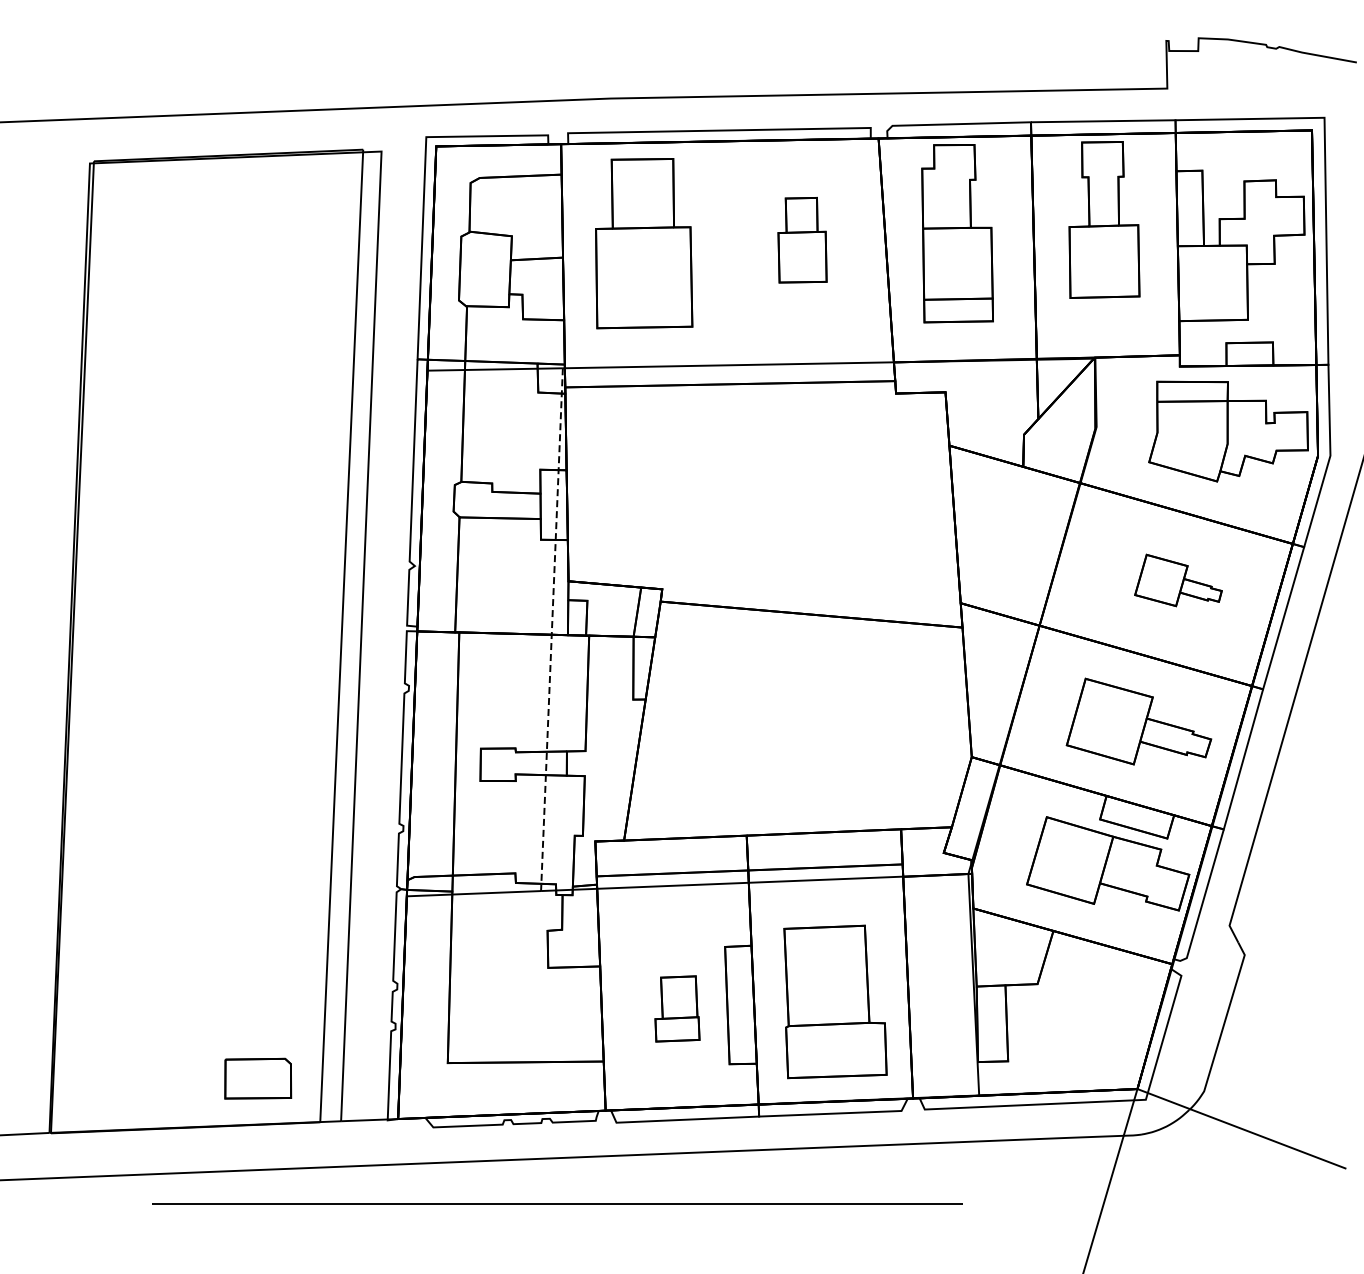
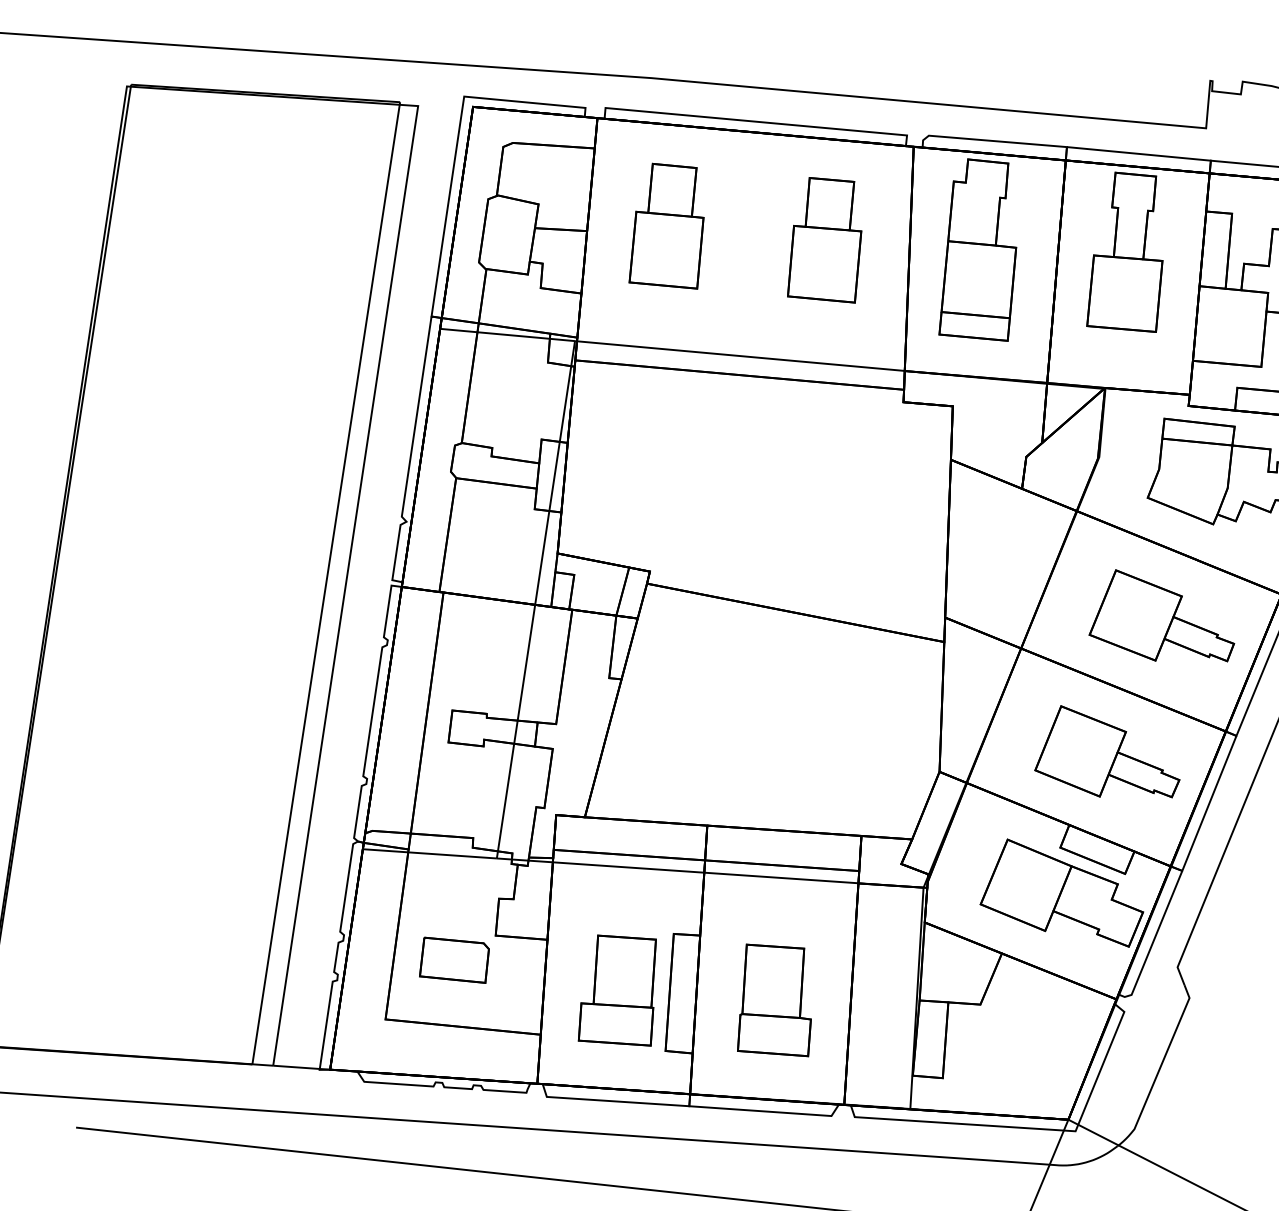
part: (802, 239) -> (827, 238), size x1.43
part: (644, 243) -> (669, 225), size x0.71
part: (1178, 580) -> (1164, 618), size x1.67
line: (551, 629) -> (535, 599), dashed -> solid
part: (834, 1001) -> (776, 999), size x0.71
part: (677, 1008) -> (619, 989), size x1.67
part: (258, 1078) -> (455, 959), moved

